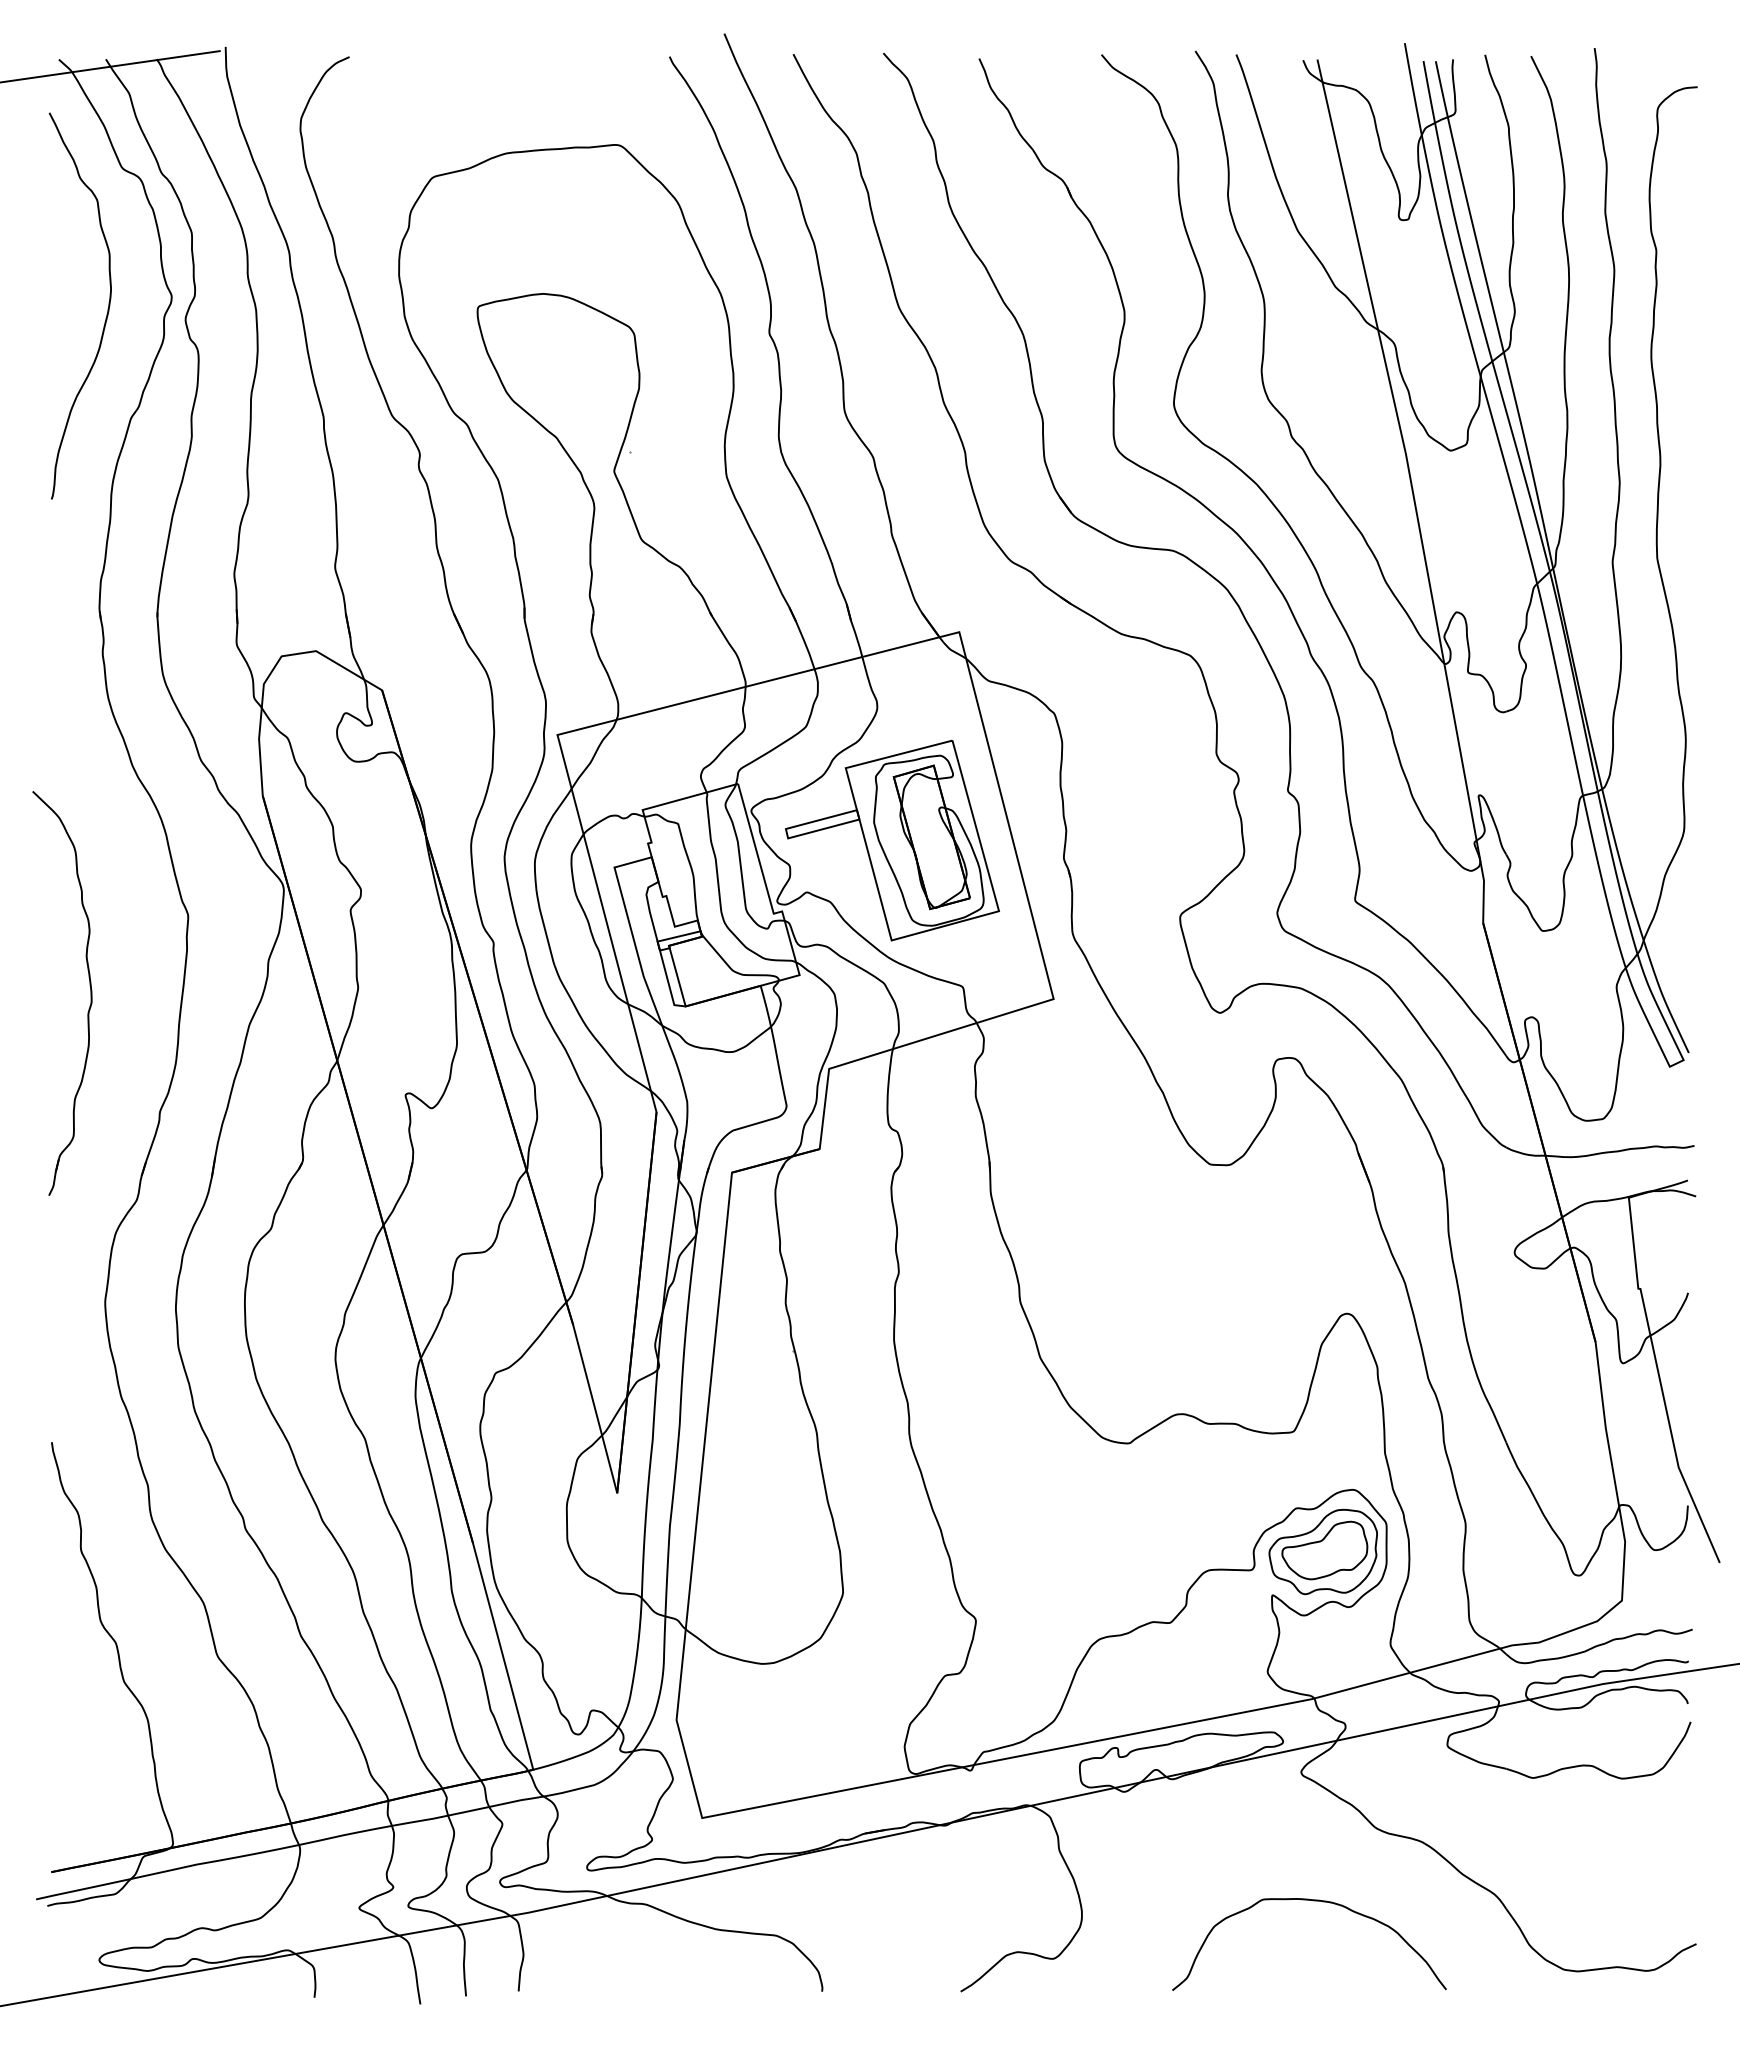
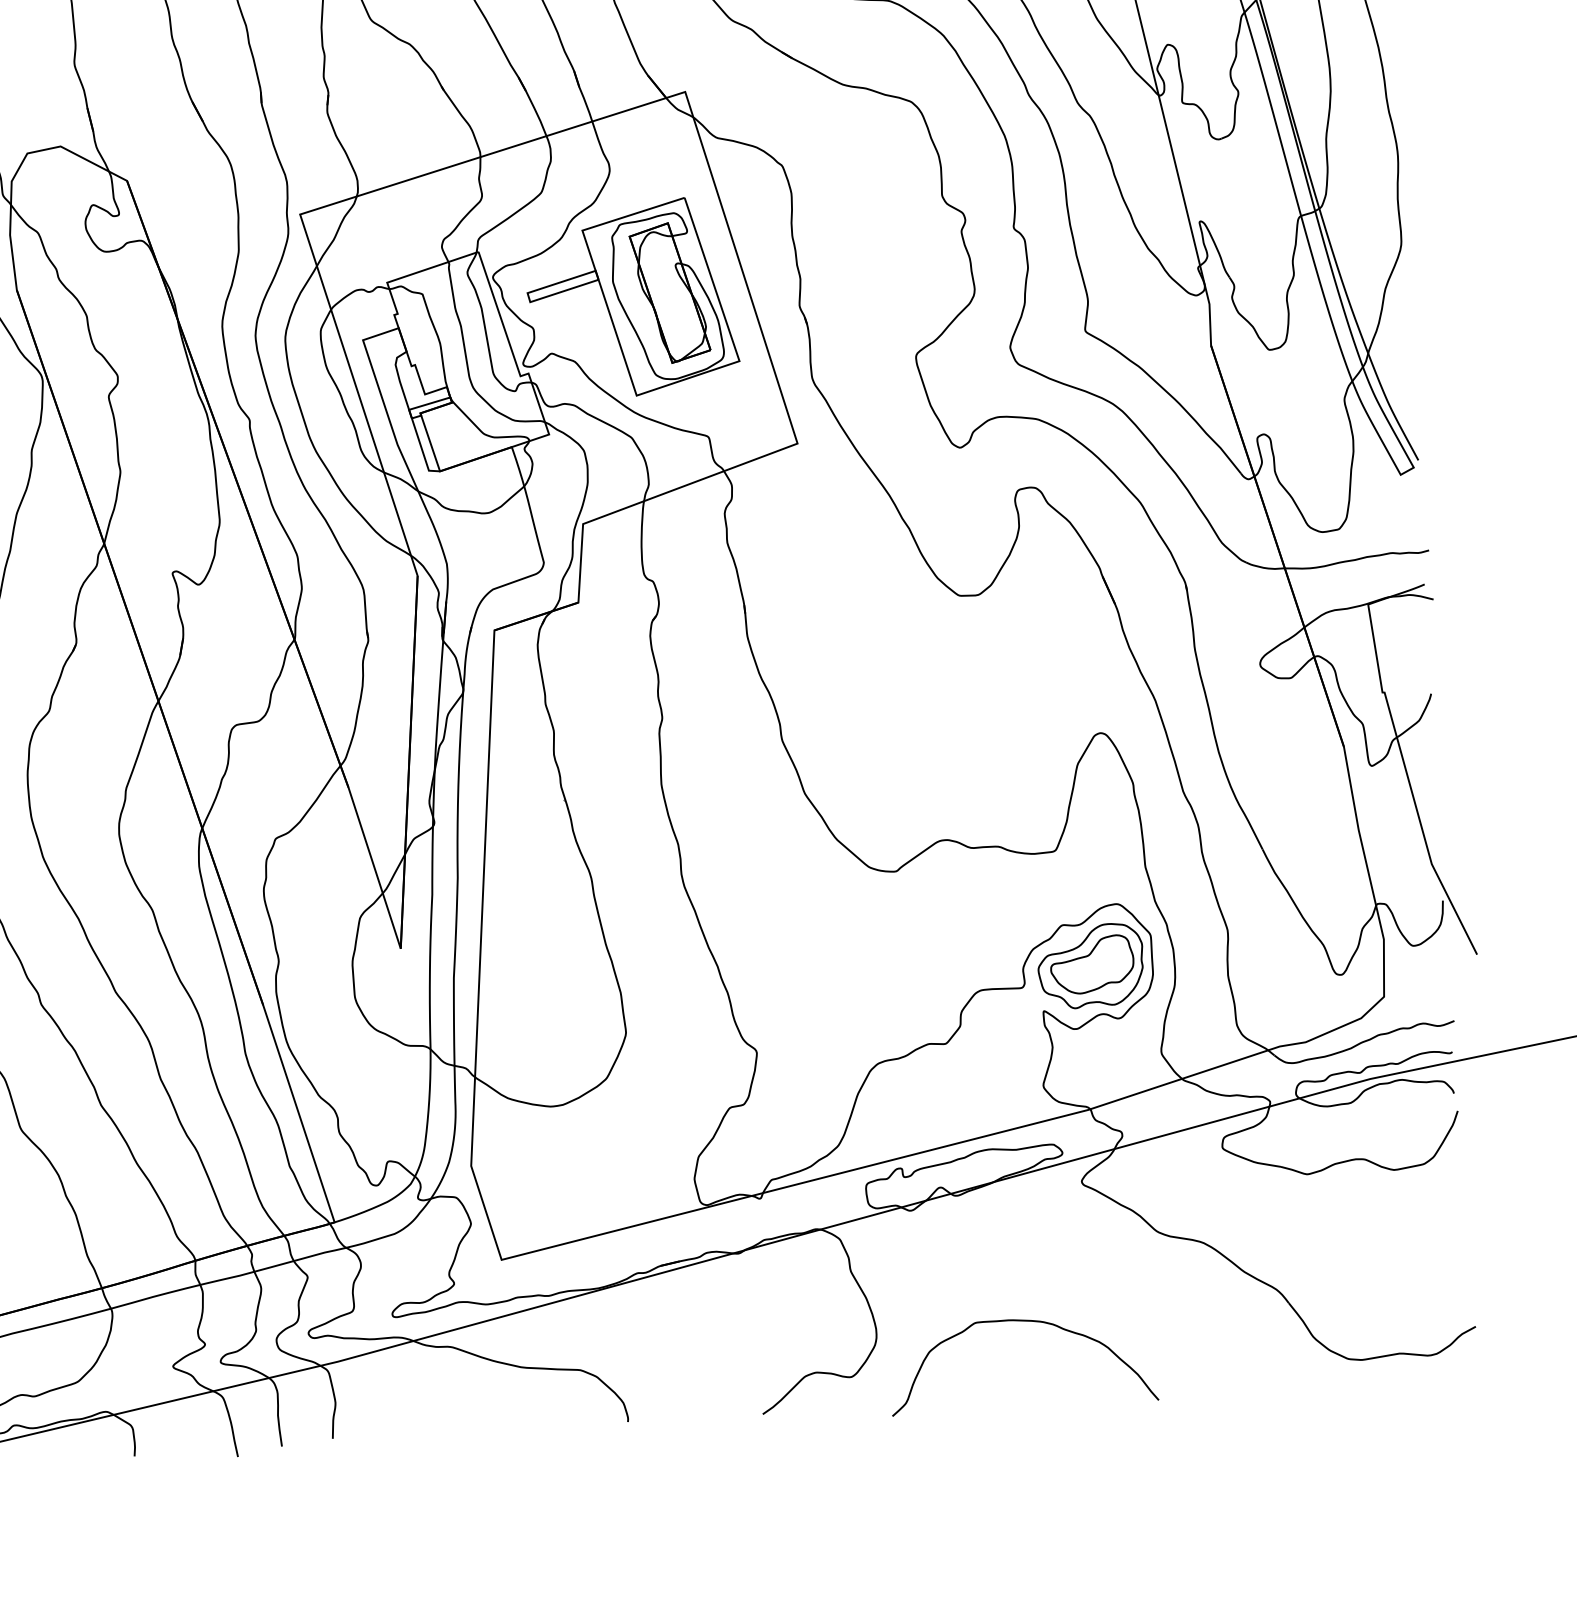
curve: (1313, 1901) -> (1024, 1321), moved

